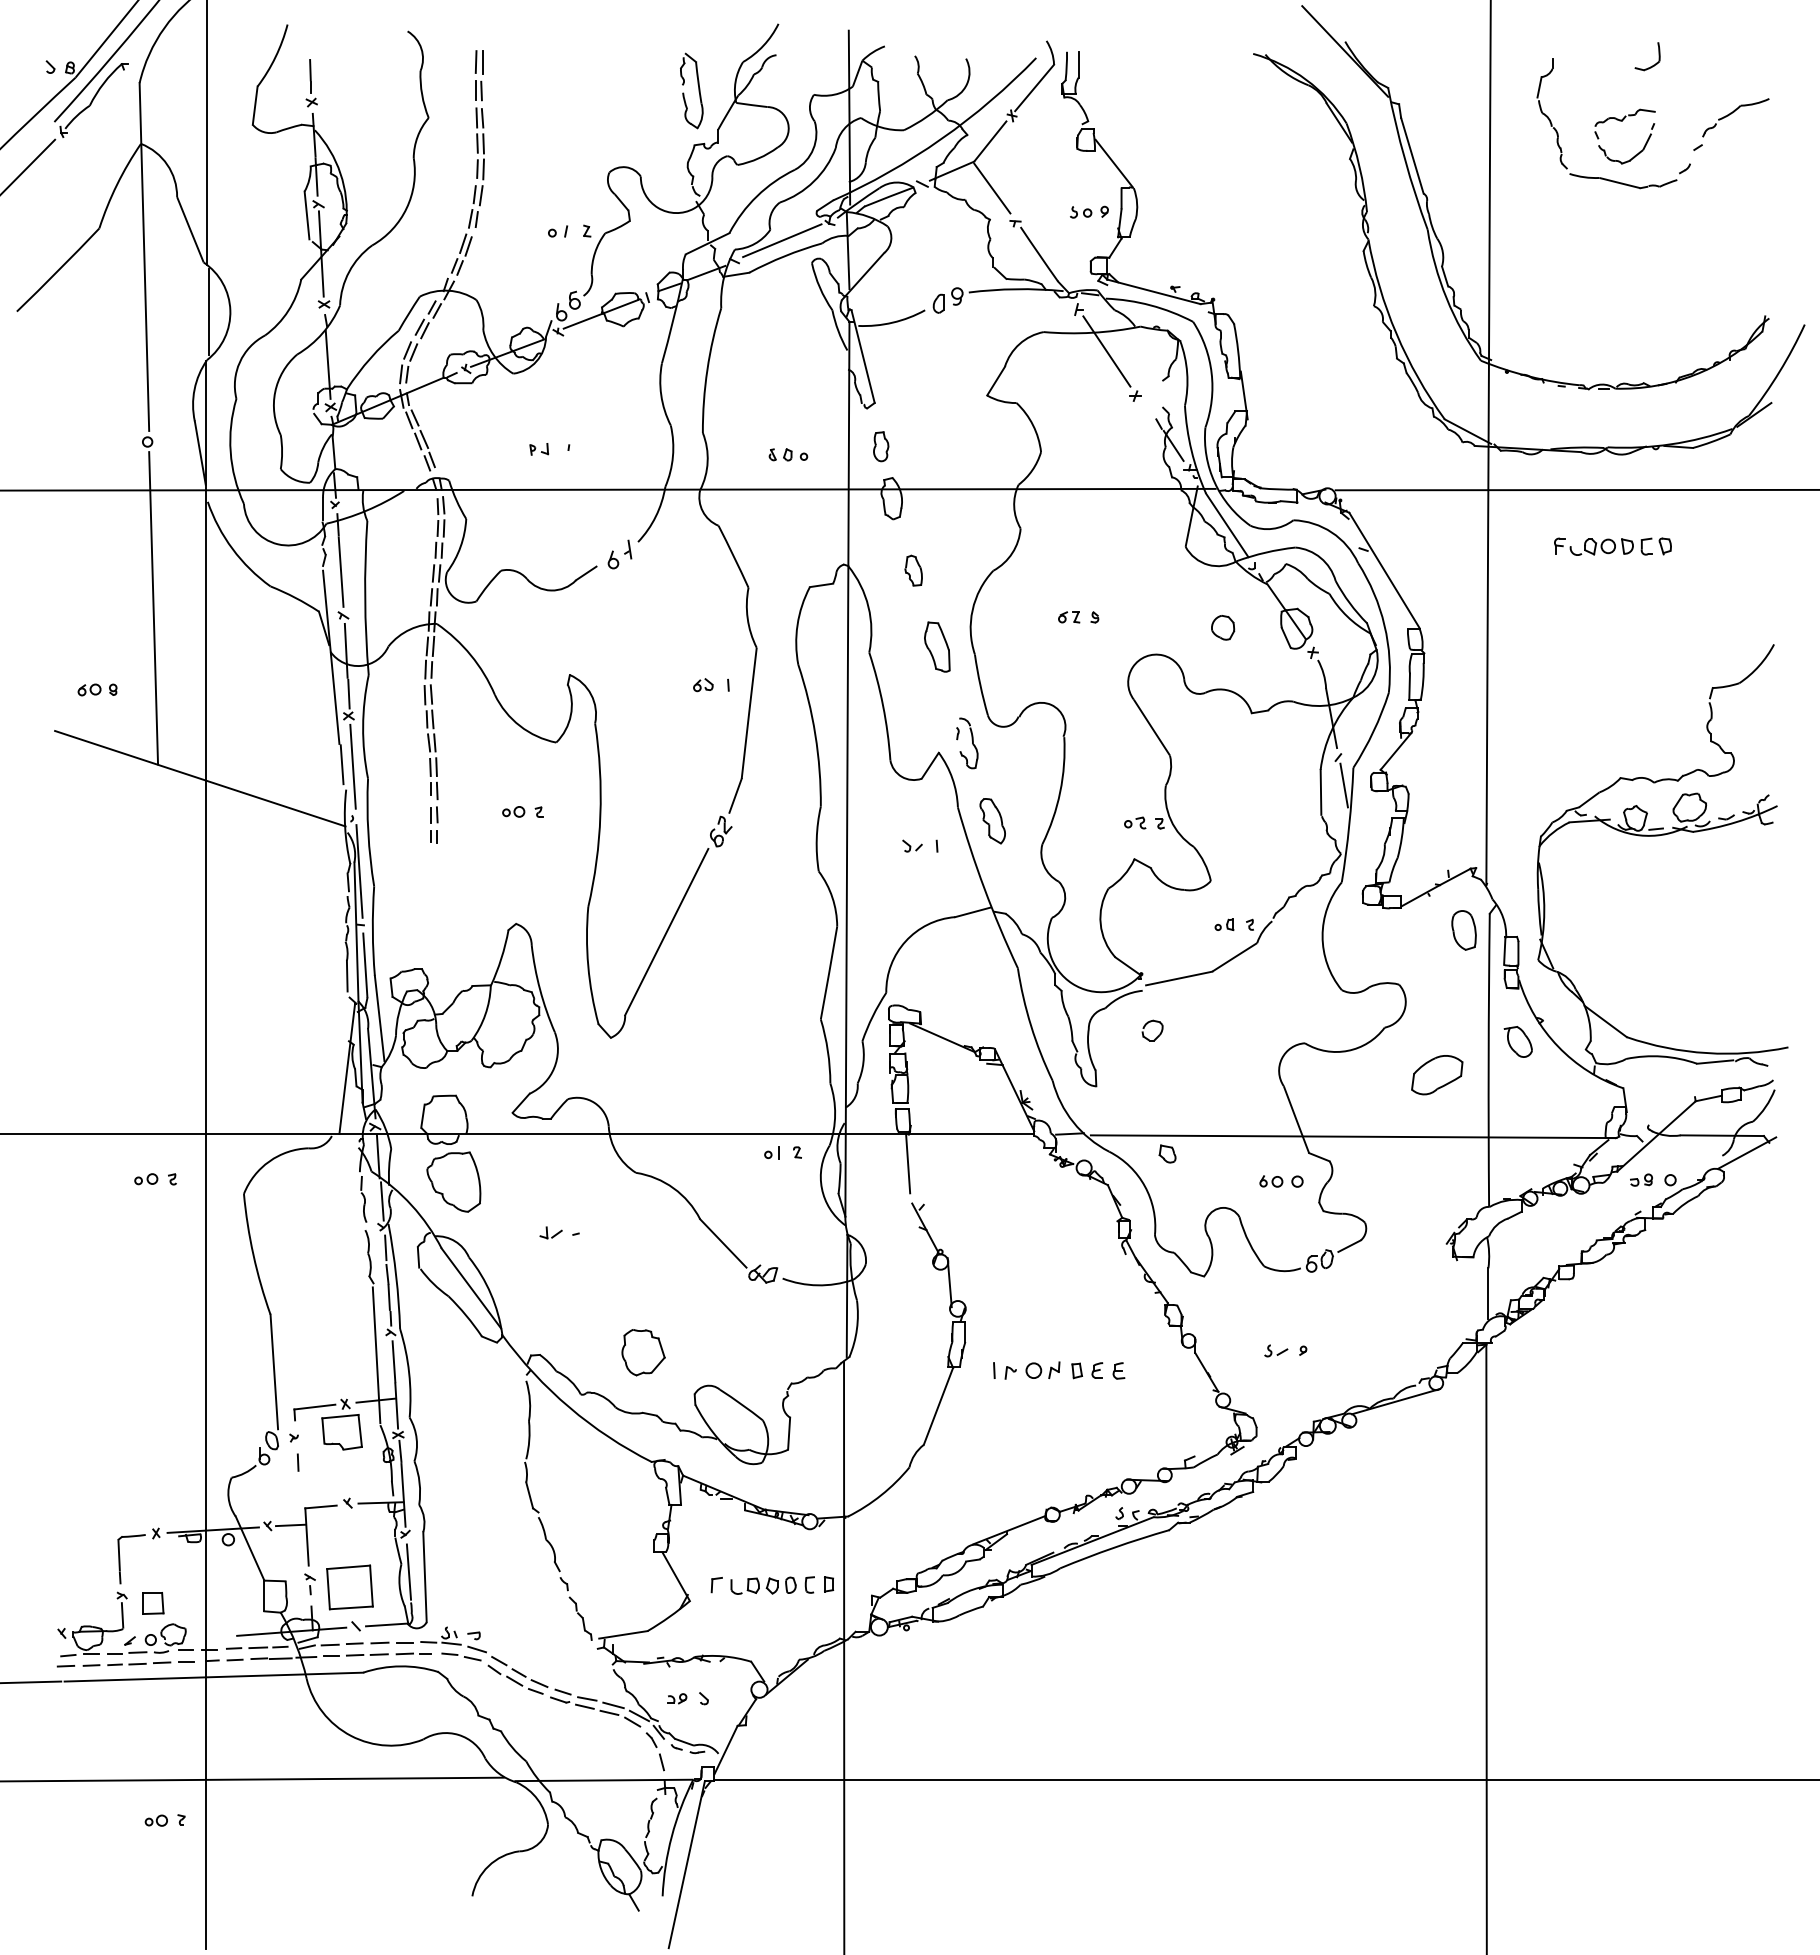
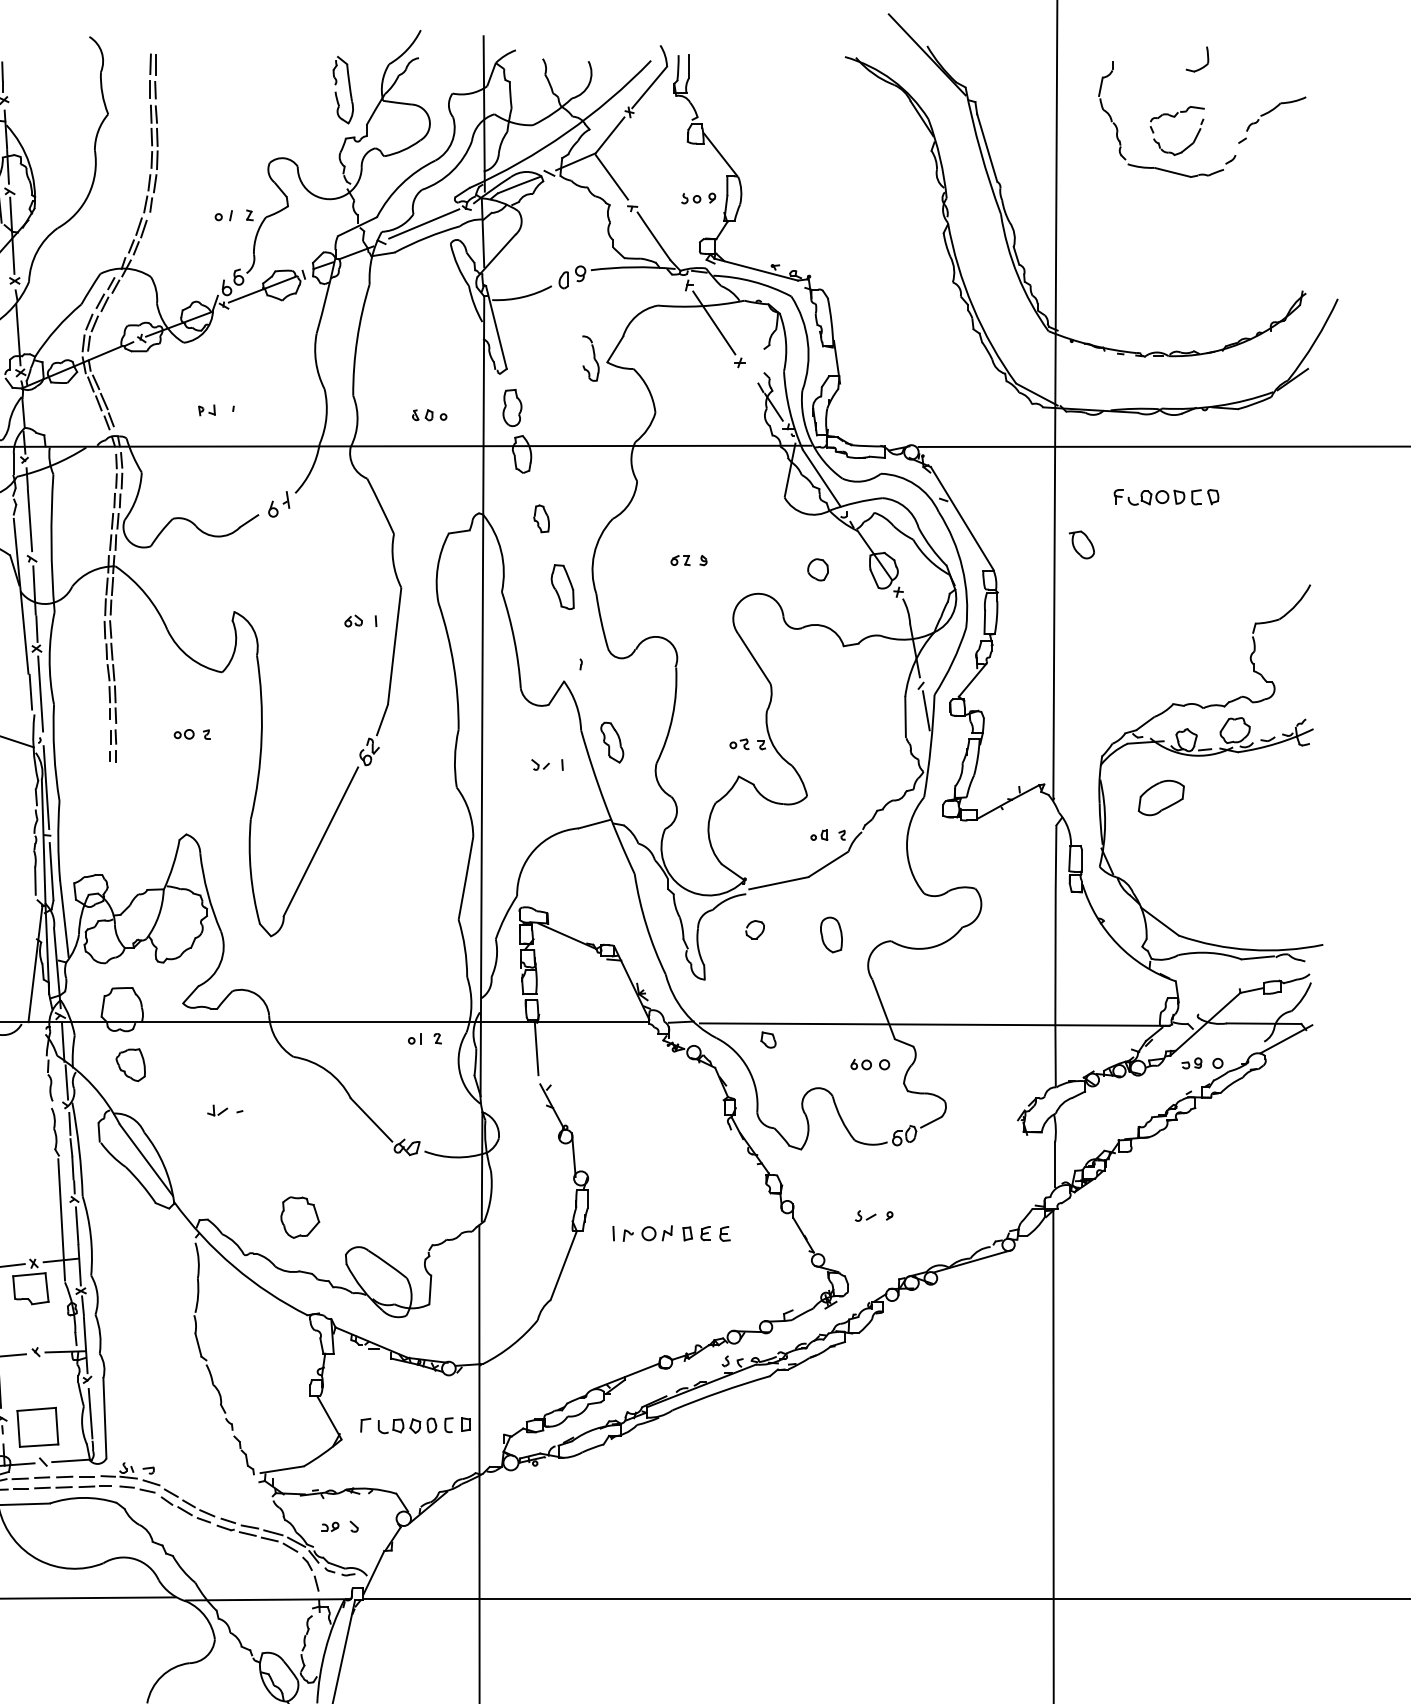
part: (881, 446) -> (512, 407), size x1.4
part: (968, 743) -> (590, 358), moved
part: (1463, 930) -> (830, 935), moved
part: (1517, 1041) -> (1081, 544), moved
part: (1437, 1075) -> (1161, 798), moved
part: (453, 1181) -> (130, 1064), size x0.6

